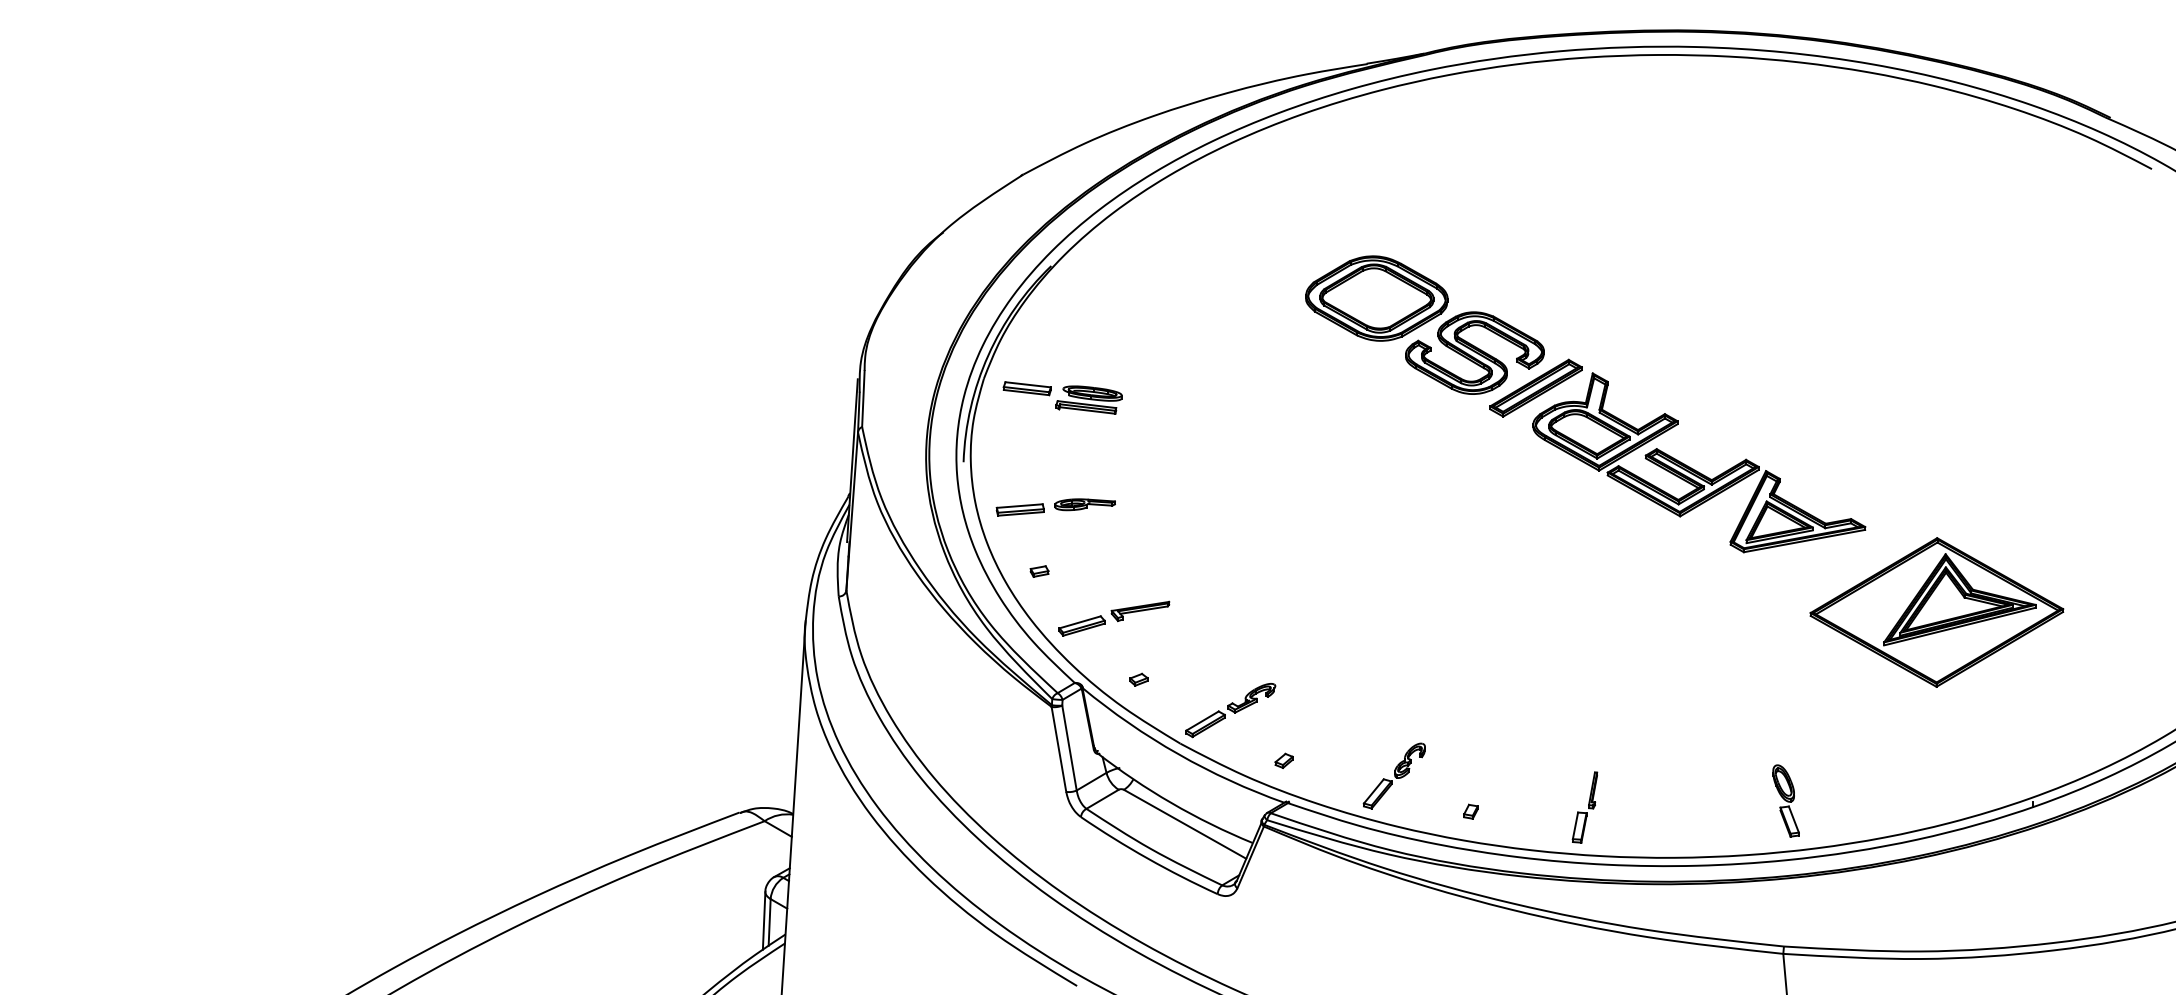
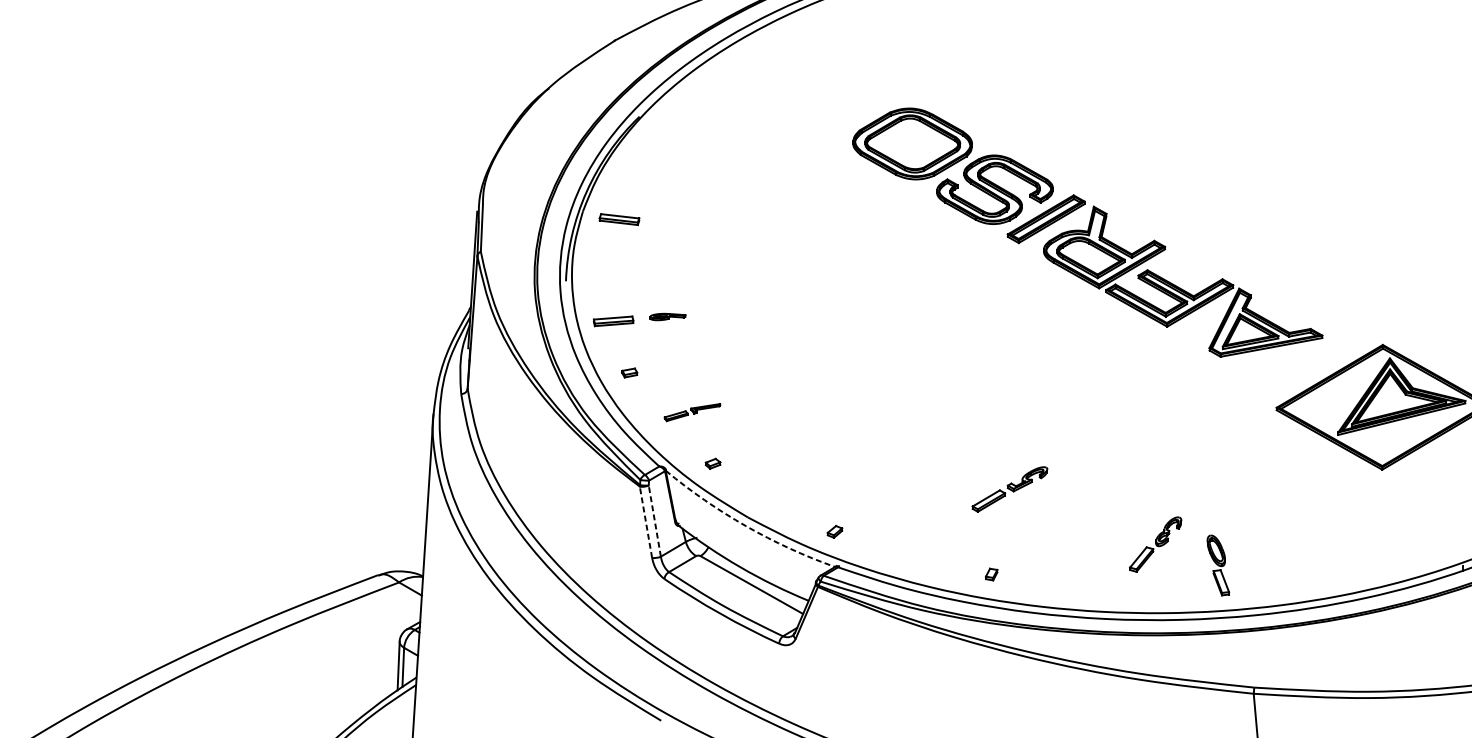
part: (1088, 399) -> (670, 228), removed
part: (1084, 504) -> (667, 316), size x0.7
part: (1114, 618) -> (692, 412), size x0.6
part: (1230, 710) -> (1009, 489), moved
line: (1069, 747) -> (654, 520), solid -> dashed
line: (1058, 748) -> (645, 521), solid -> dashed
arc: (1178, 754) -> (746, 526), solid -> dashed
part: (1393, 775) -> (1154, 544), moved
part: (1785, 800) -> (1217, 565), moved
part: (1584, 807) -> (1086, 570), removed

